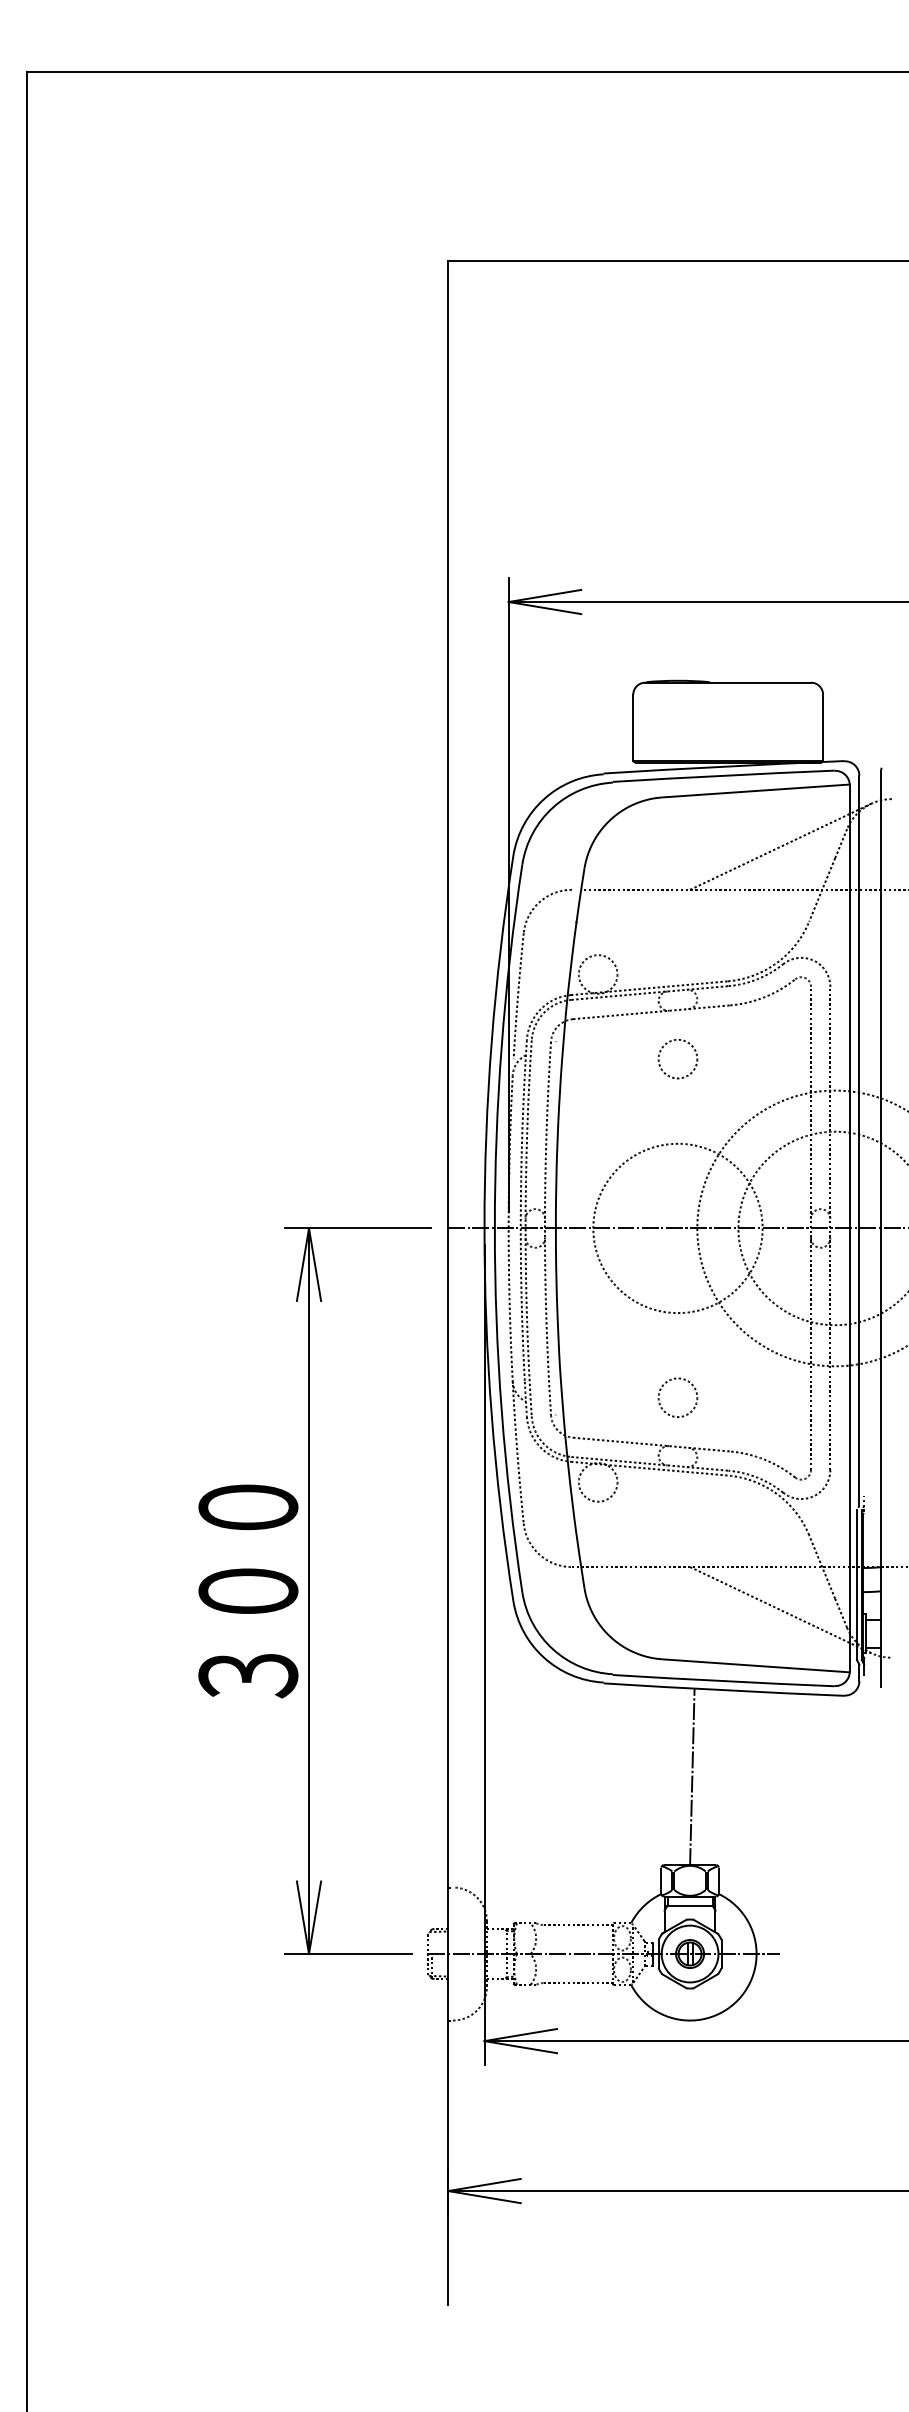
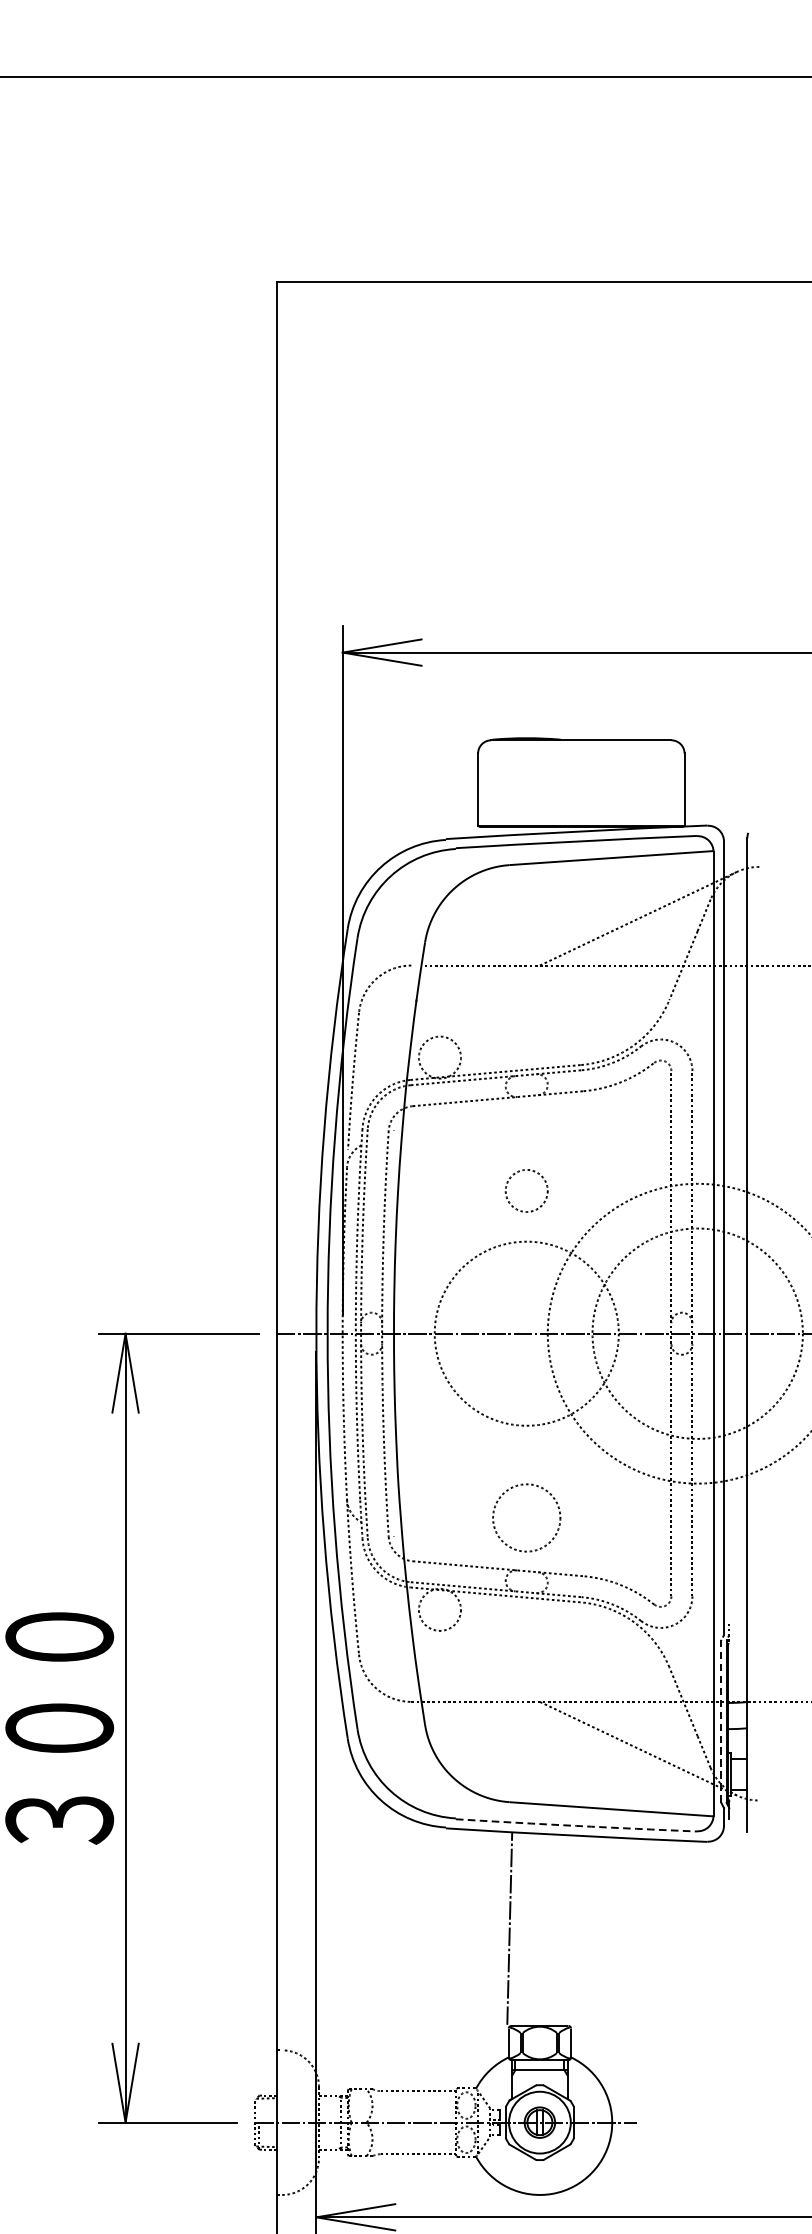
circle: (677, 1059) -> (526, 1191), moved
circle: (677, 1397) -> (526, 1517), size x1.6
line: (856, 1585) -> (720, 1721), solid -> dashed
arc: (723, 1681) -> (576, 1826), solid -> dashed
line: (692, 1776) -> (509, 1928), moved

